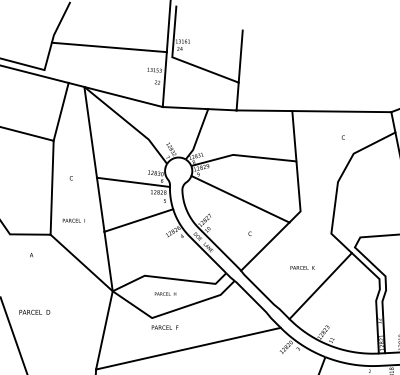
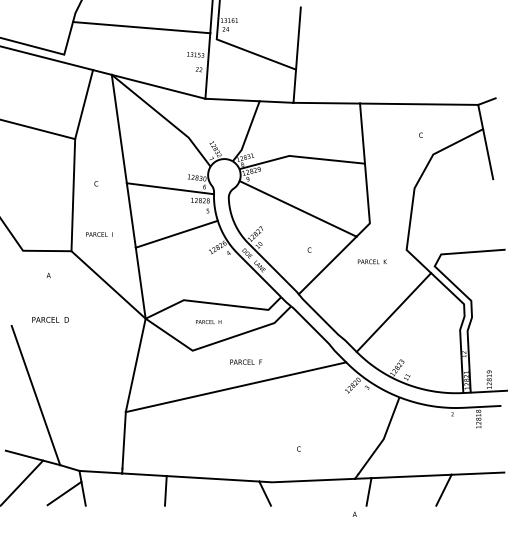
text: (302, 267) -> (372, 261), moved
text: (34, 312) -> (50, 319), moved
text: (164, 327) -> (245, 361), moved

